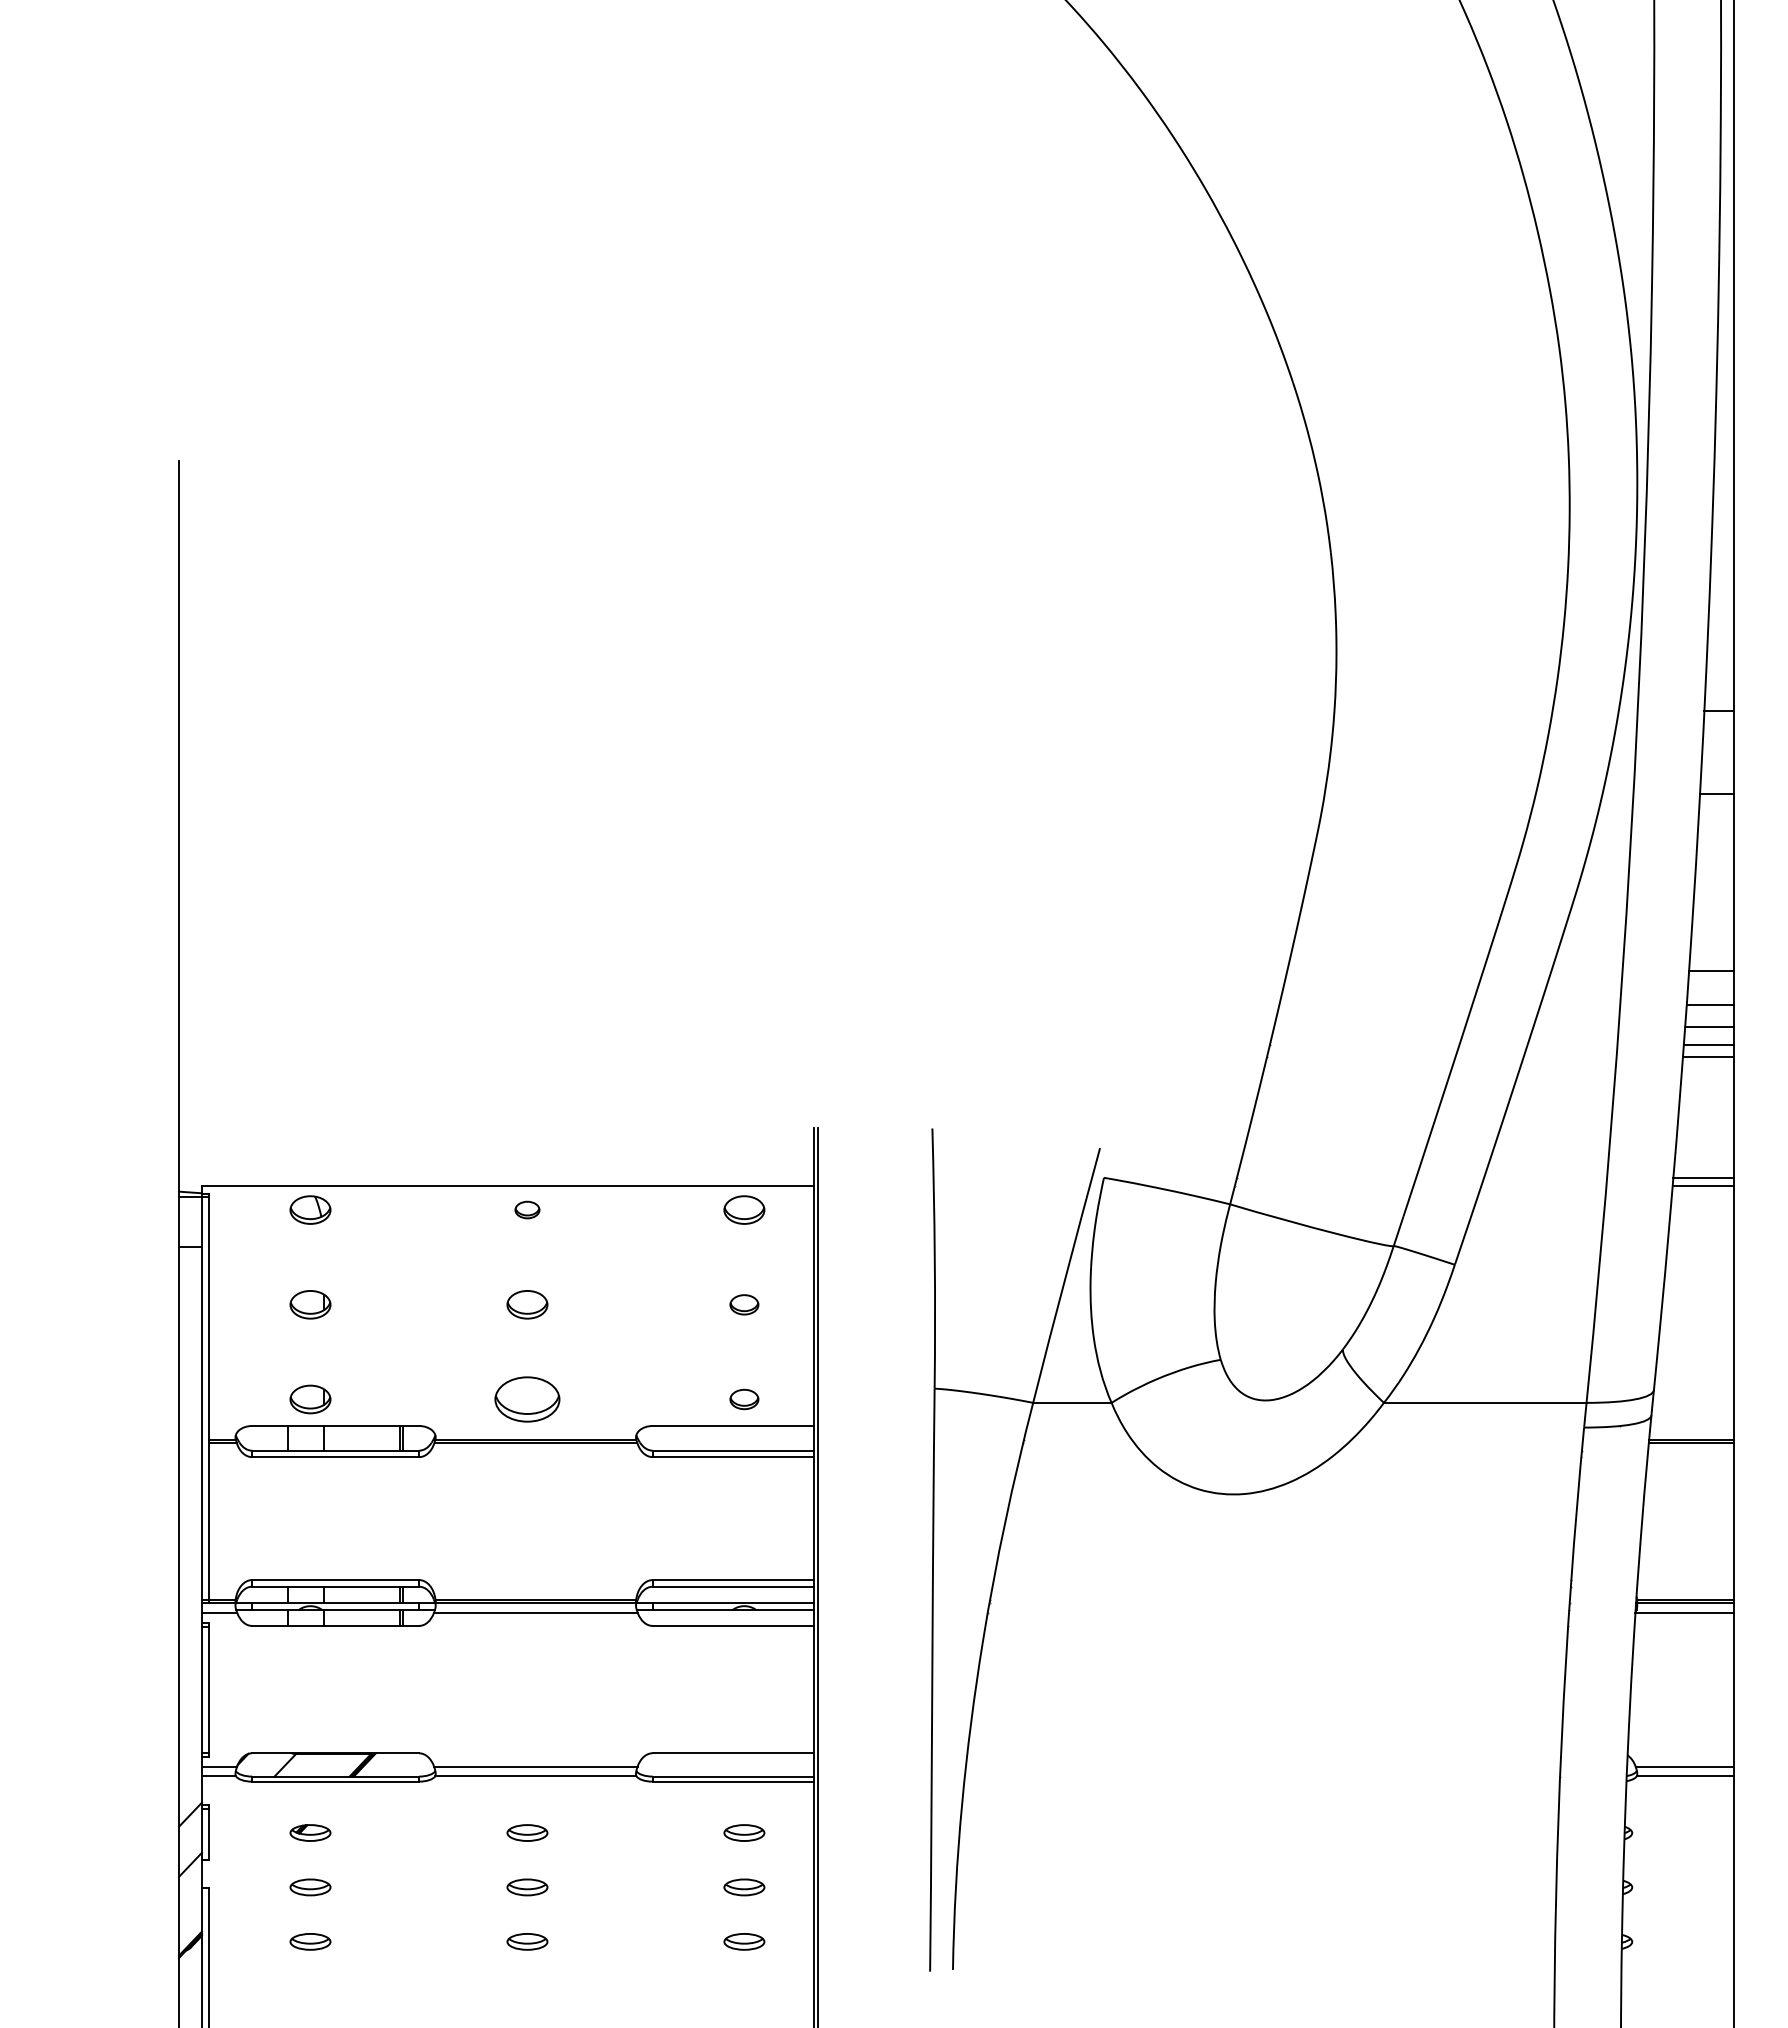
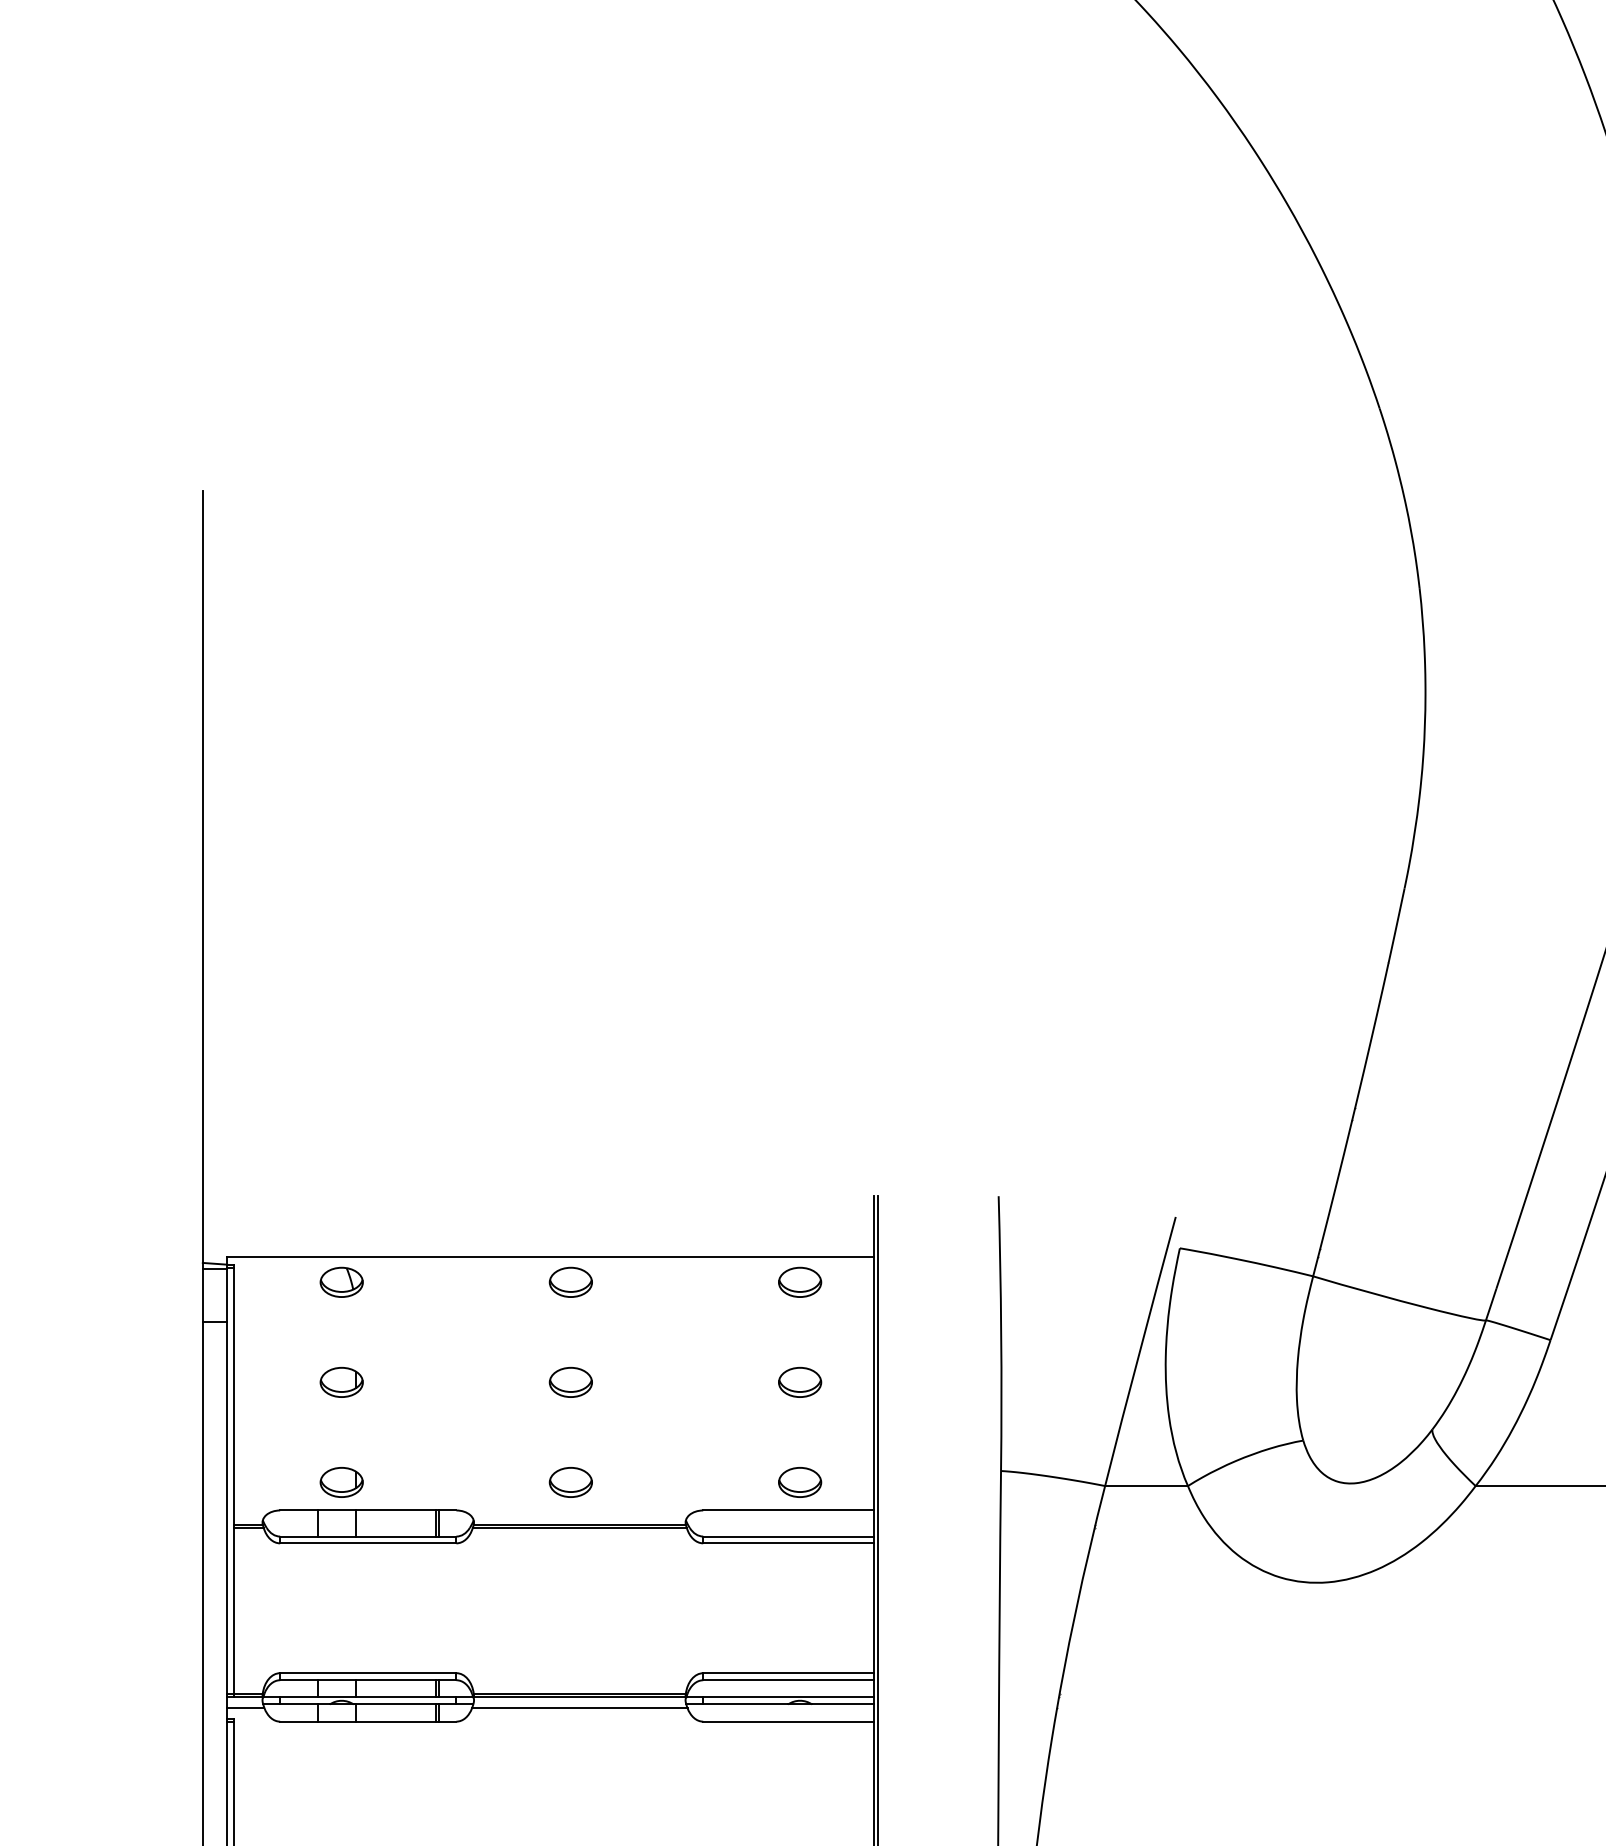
part: (527, 1209) -> (570, 1281), size x1.67
part: (744, 1304) -> (800, 1382), size x1.43
part: (527, 1399) -> (570, 1482), size x0.62
part: (744, 1399) -> (800, 1482), size x1.43

